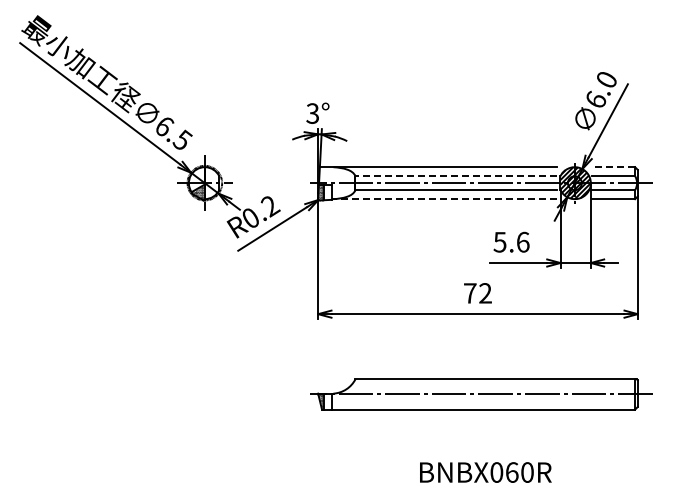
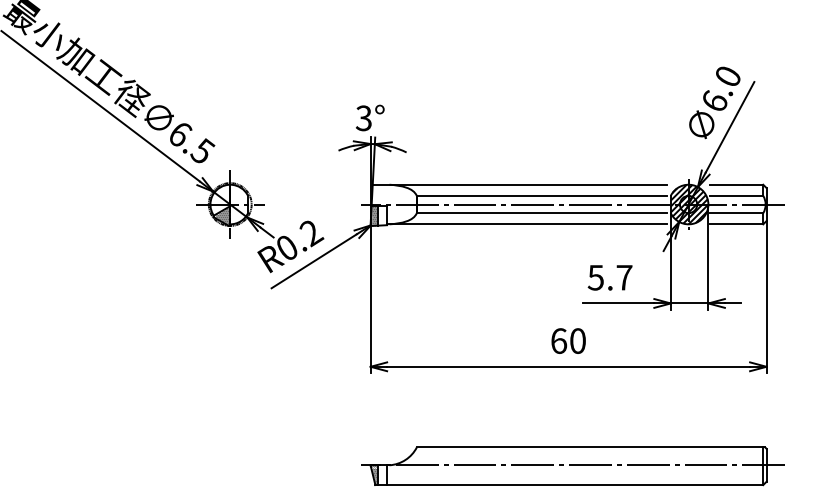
line: (613, 167) -> (736, 185), dashed -> solid
line: (456, 176) -> (541, 196), dashed -> solid
line: (444, 199) -> (527, 224), dashed -> solid
text: (523, 241) -> (624, 276), 5.6 -> 5.7
text: (477, 293) -> (567, 341), 72 -> 60

